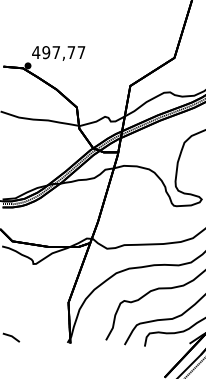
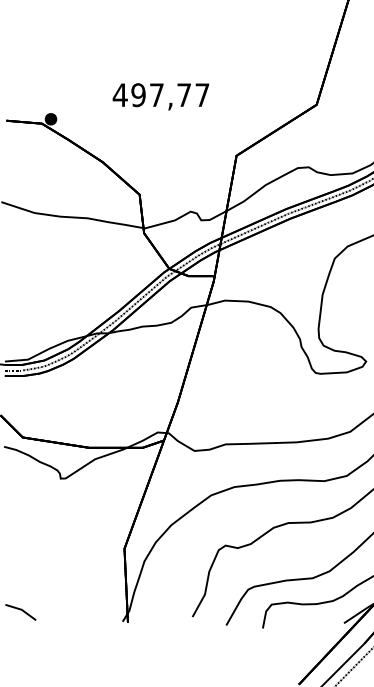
text: (58, 53) -> (160, 96), moved

